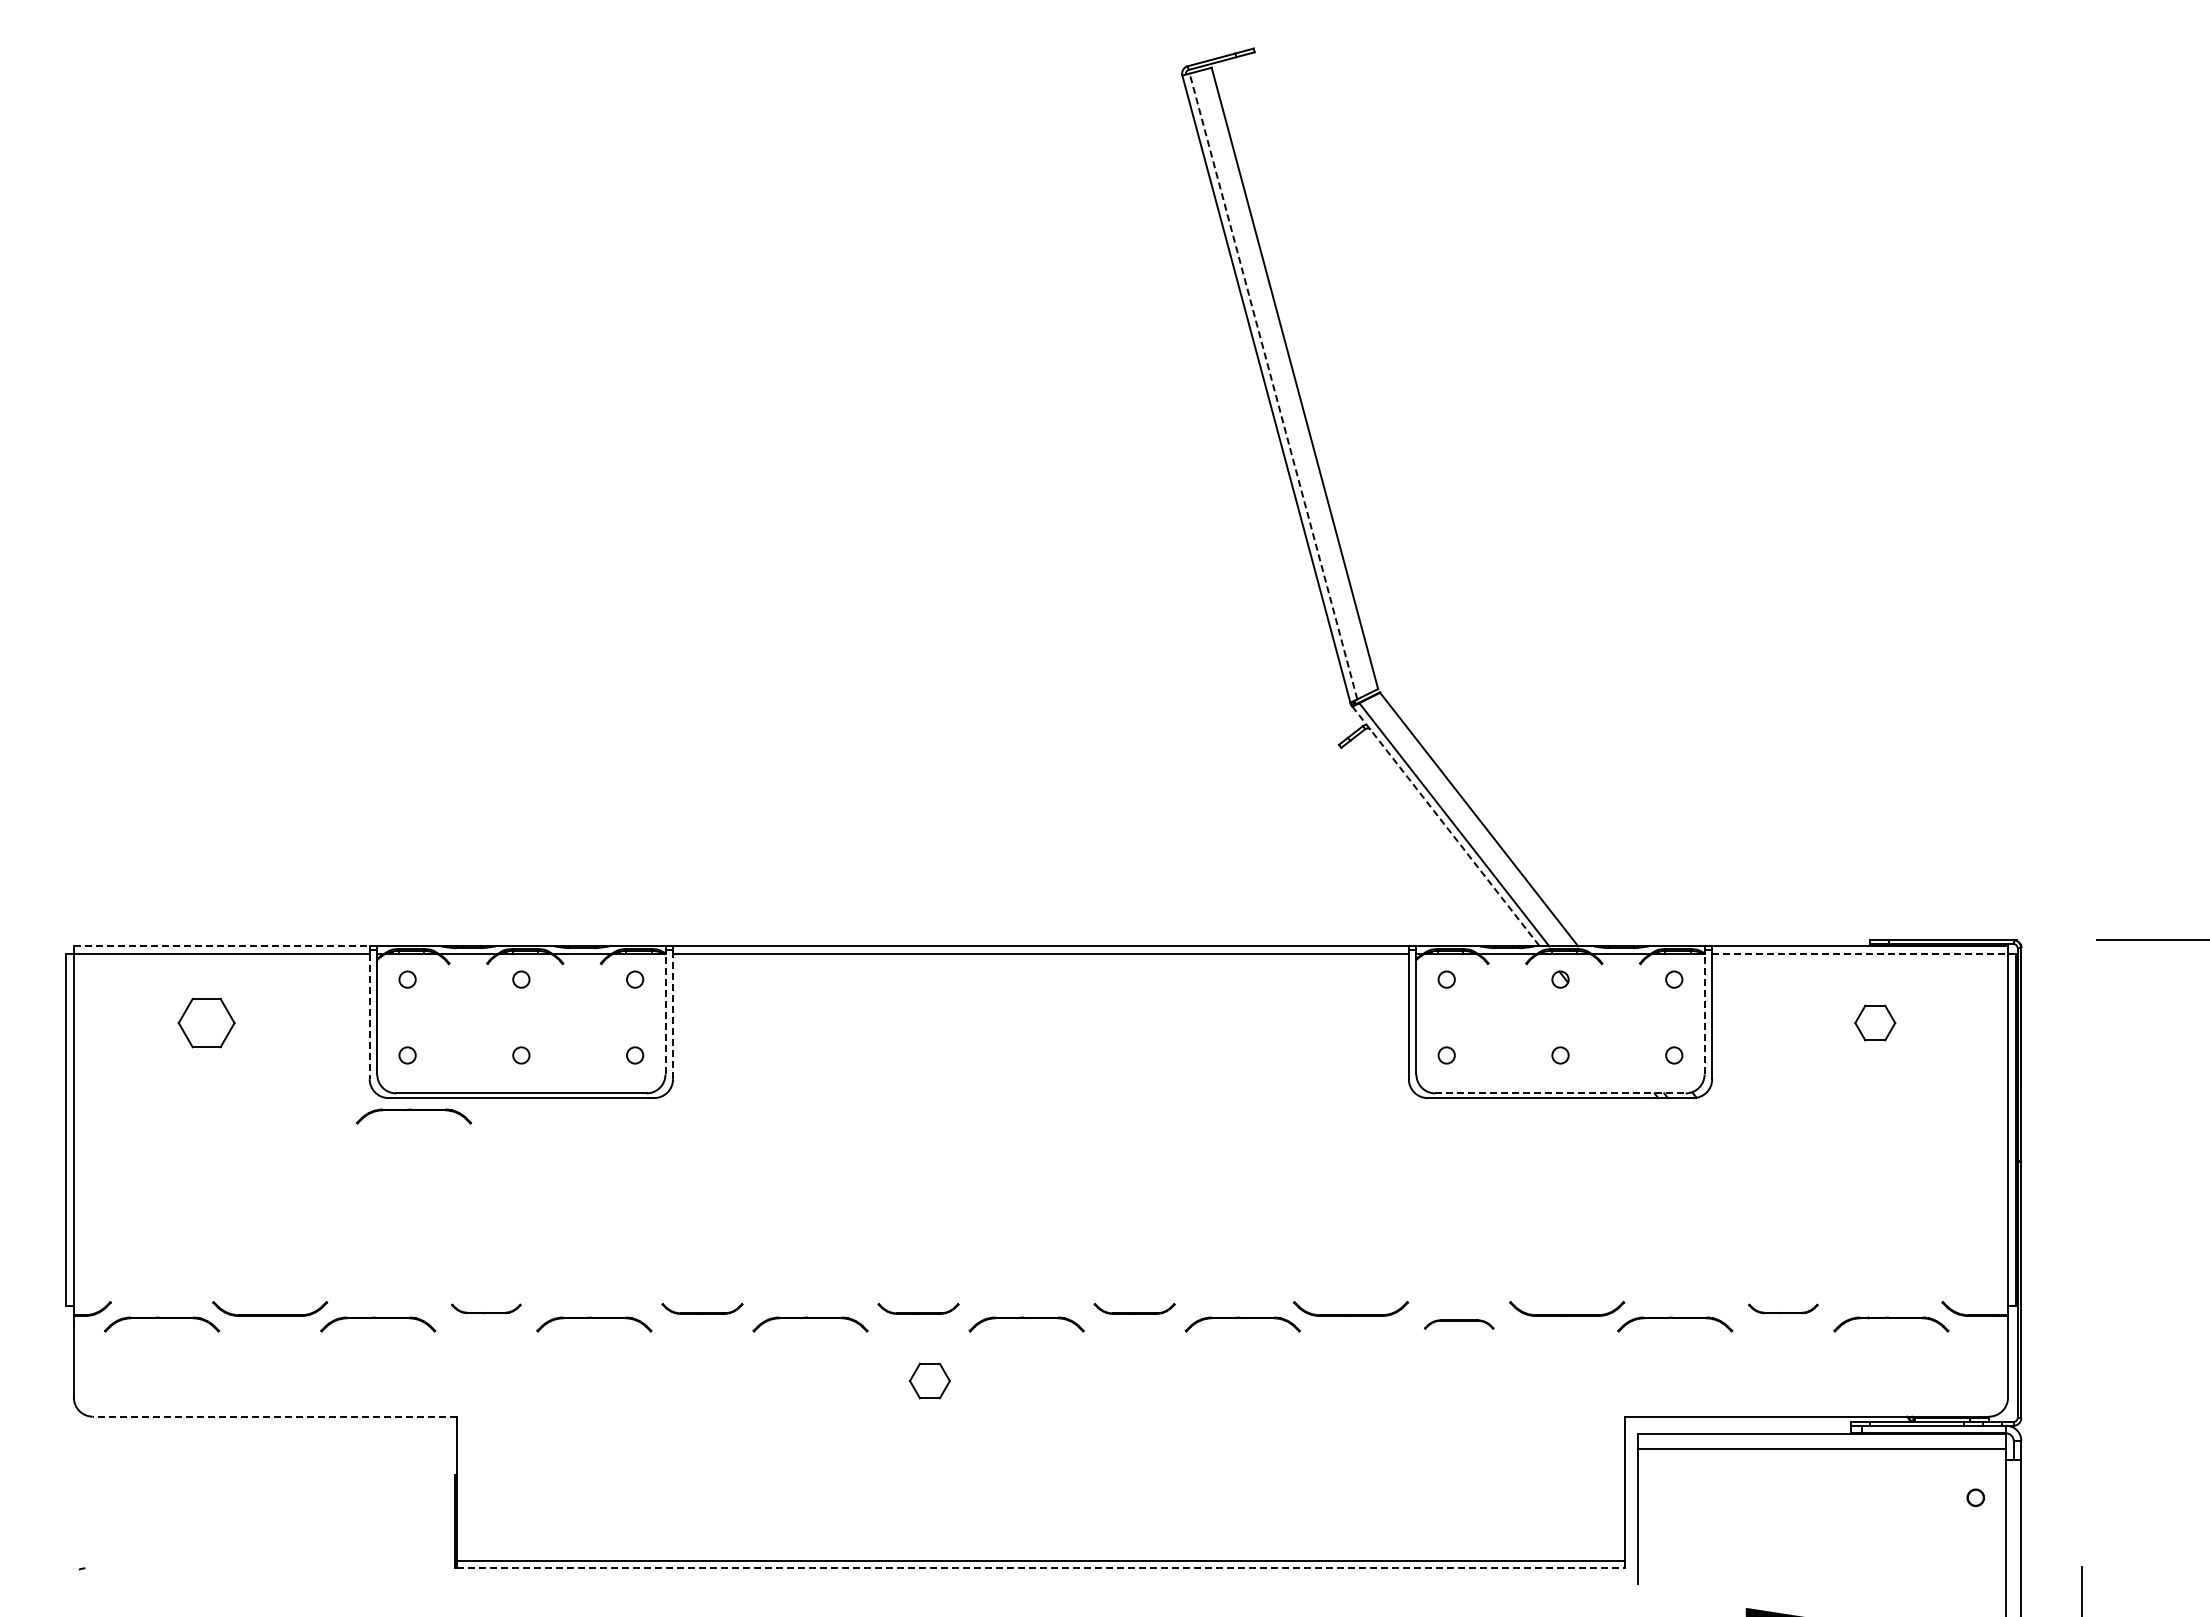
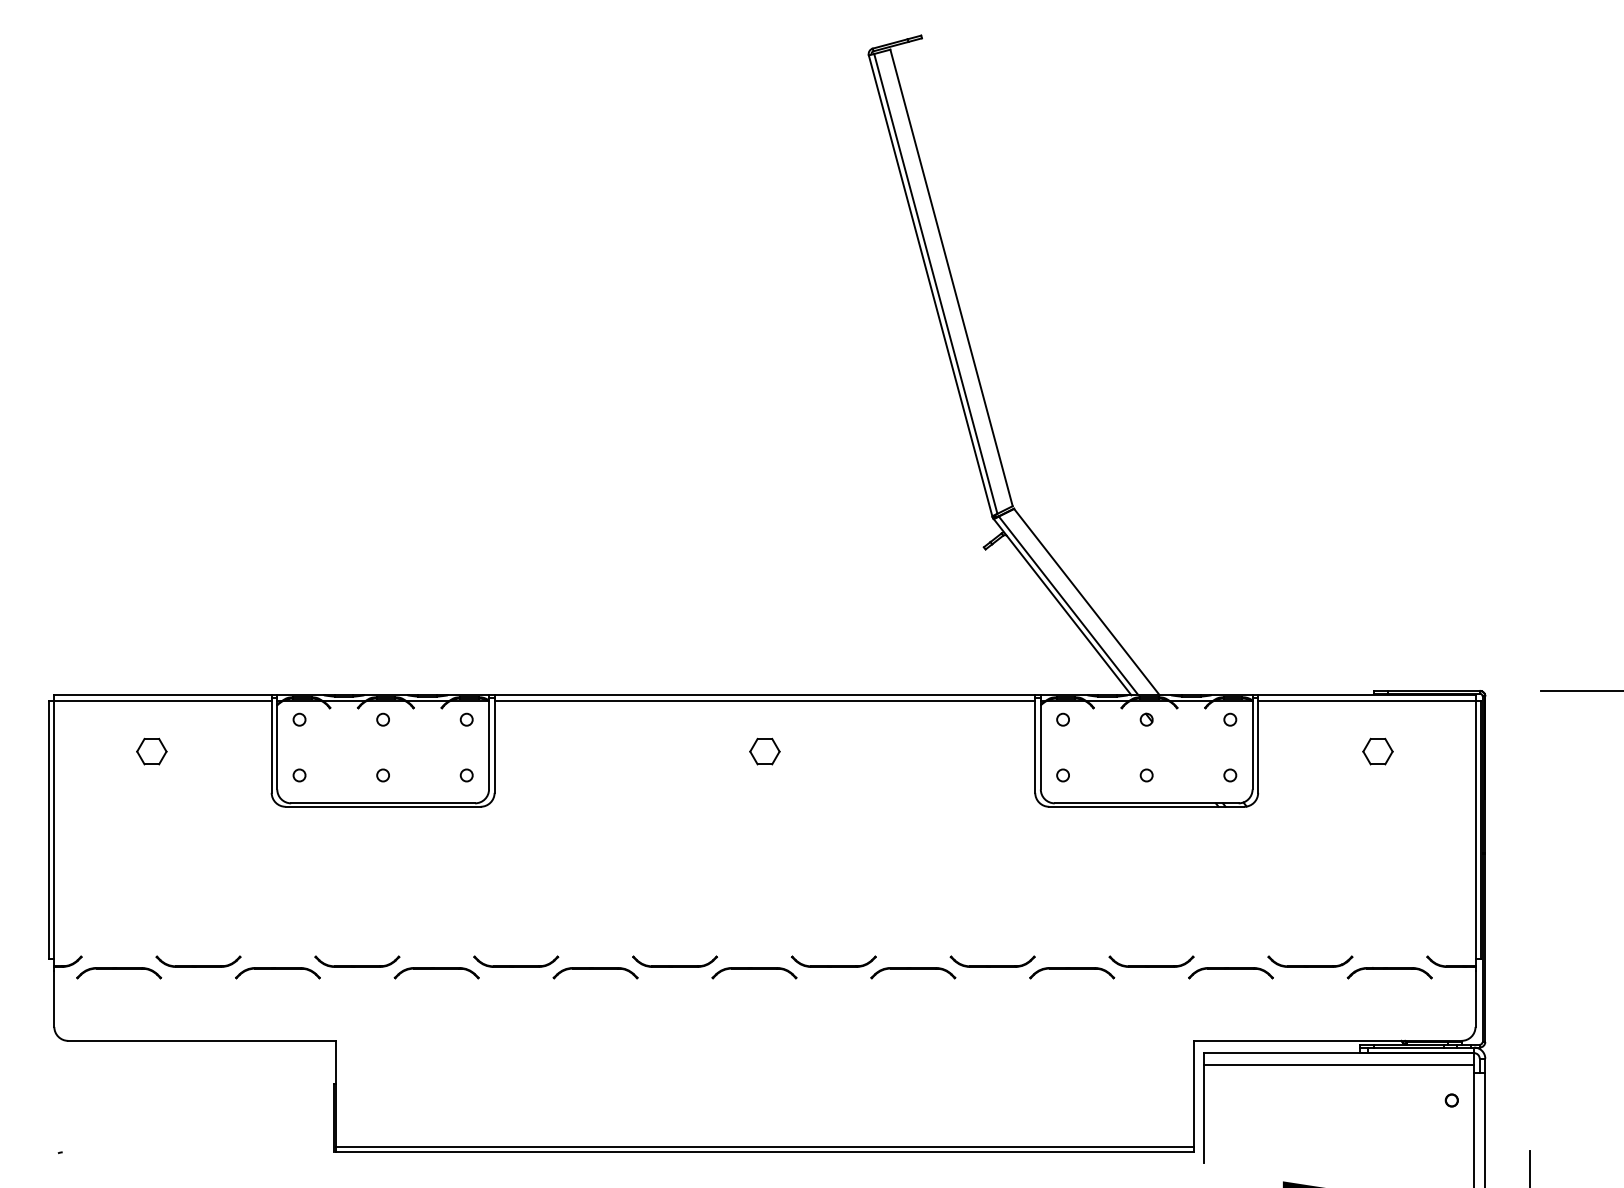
line: (1273, 386) -> (935, 283), dashed -> solid
line: (1446, 826) -> (1062, 607), dashed -> solid
line: (221, 946) -> (162, 695), dashed -> solid
line: (1860, 953) -> (1367, 700), dashed -> solid
line: (665, 1013) -> (489, 744), dashed -> solid
line: (1704, 1013) -> (1252, 744), dashed -> solid
line: (369, 1016) -> (271, 746), dashed -> solid
line: (673, 1016) -> (494, 746), dashed -> solid
part: (206, 1022) -> (151, 751), size x0.71
line: (1561, 1093) -> (1147, 803), dashed -> solid
part: (414, 1116) -> (304, 820), removed
part: (486, 1308) -> (357, 961), size x1.67
part: (702, 1308) -> (516, 961), size x1.43
part: (918, 1308) -> (674, 961), size x1.43
part: (1134, 1308) -> (833, 961), size x1.43
part: (1783, 1308) -> (1310, 961), size x1.67
part: (1459, 1324) -> (1072, 973), size x1.67
part: (929, 1380) -> (764, 751), moved
line: (274, 1416) -> (201, 1040), dashed -> solid
line: (1041, 1568) -> (765, 1152), dashed -> solid

